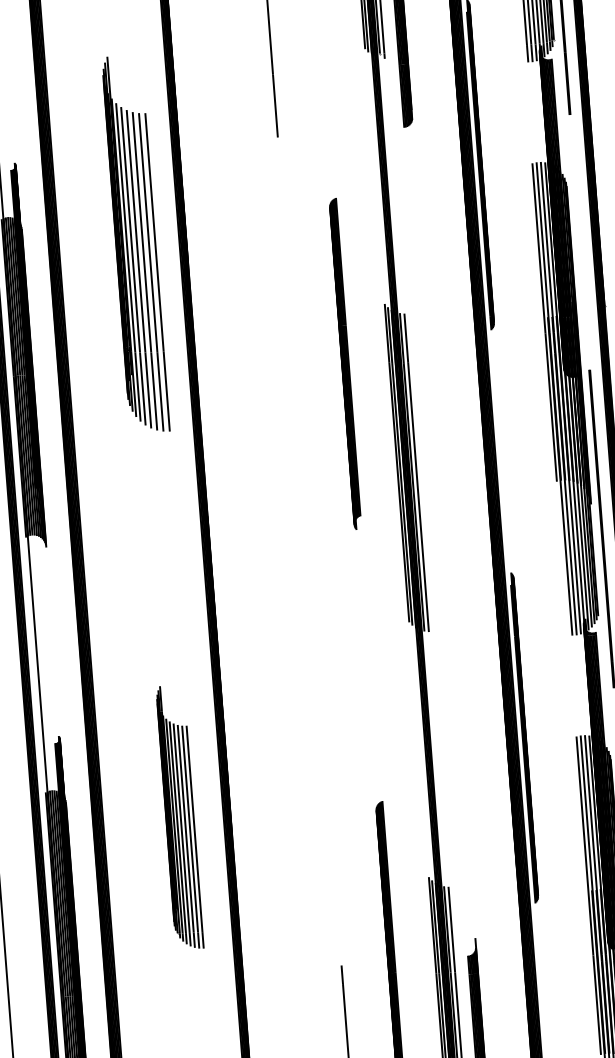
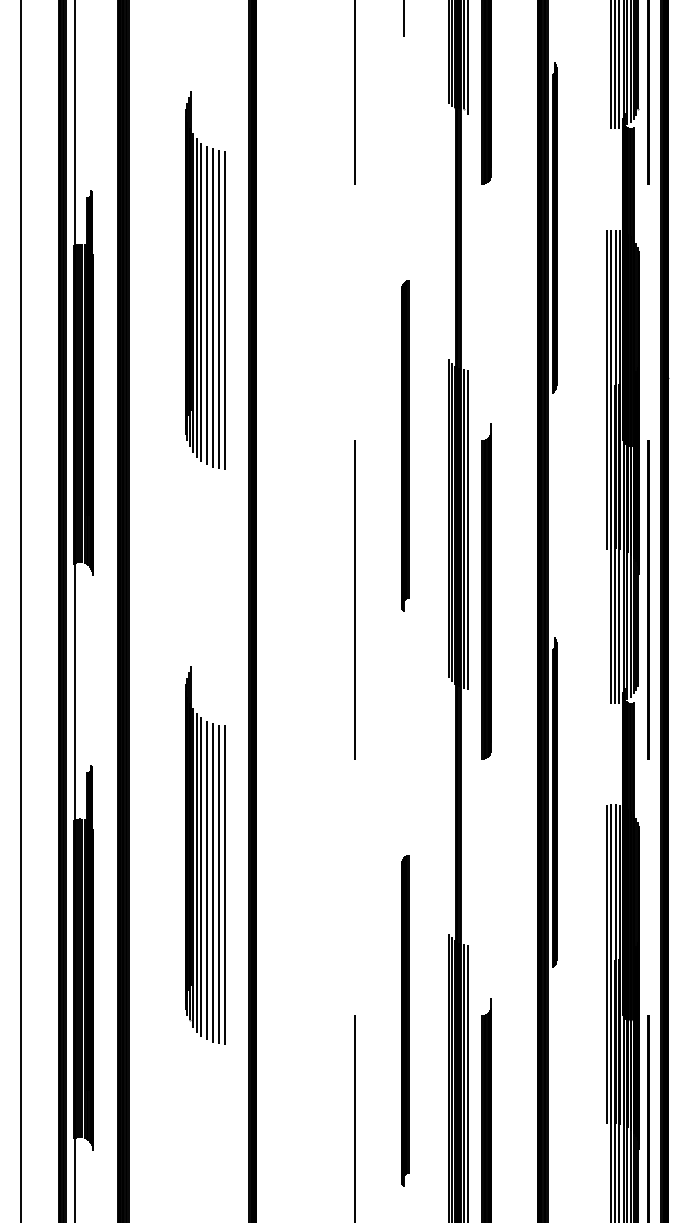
part: (345, 363) -> (405, 445), moved
part: (439, 532) -> (486, 591), added
line: (308, 550) -> (354, 599), added
part: (179, 817) -> (205, 855), size x1.43

